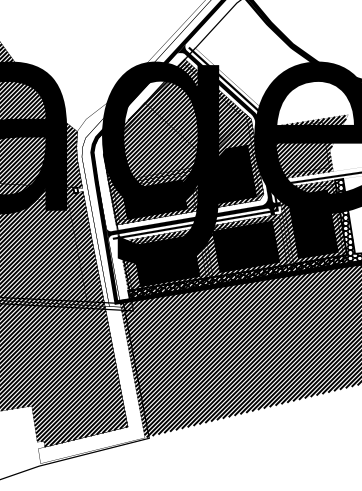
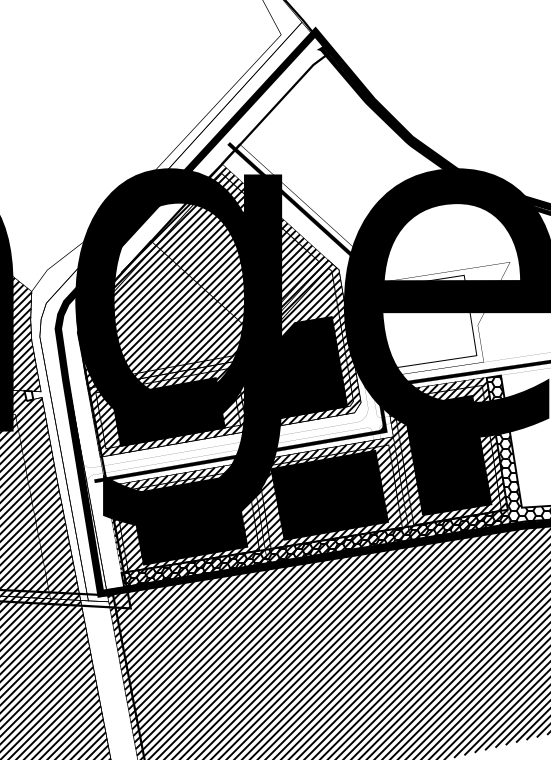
fill: (193, 141) -> (236, 309), removed
hatch: (307, 147) -> (438, 319), removed

